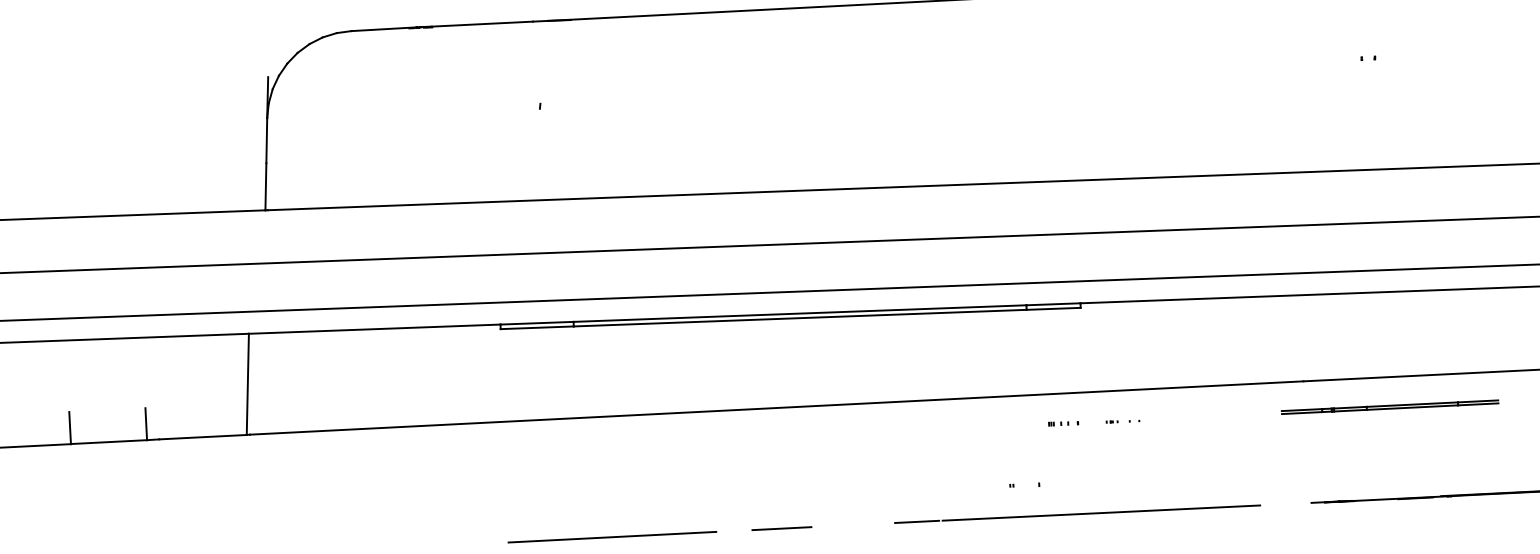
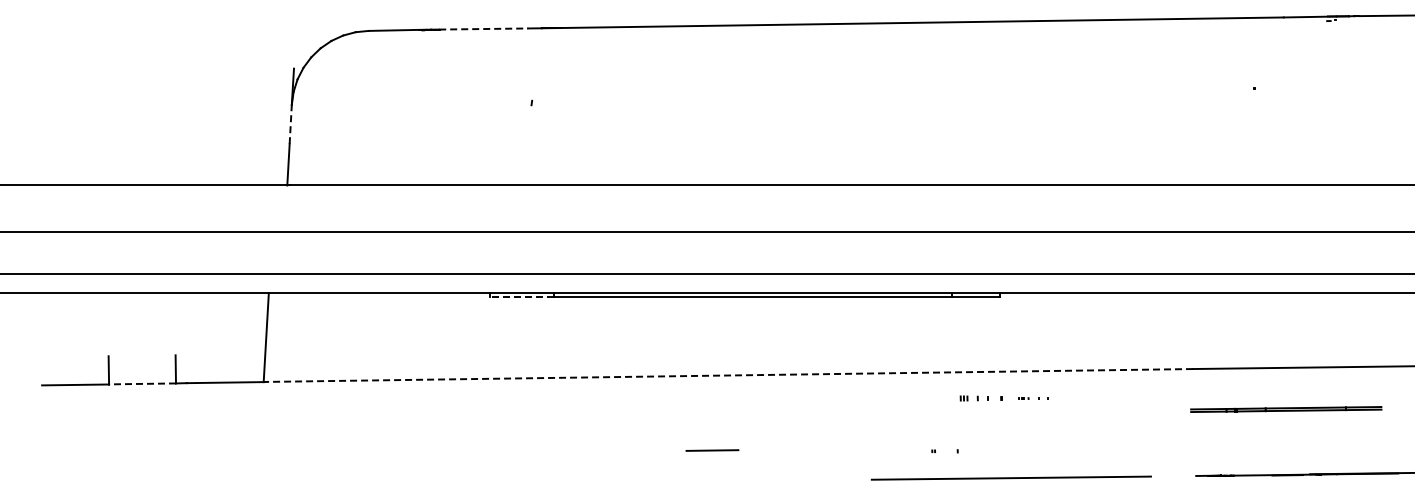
line: (482, 24) -> (483, 29), solid -> dashed
line: (266, 140) -> (290, 124), solid -> dashed
line: (536, 327) -> (521, 297), solid -> dashed
part: (1390, 407) -> (1286, 409), moved
line: (776, 408) -> (729, 375), solid -> dashed
part: (1062, 423) -> (980, 398), size x1.6
line: (108, 441) -> (142, 383), solid -> dashed
line: (917, 521) -> (849, 479), removed
line: (781, 528) -> (712, 450), moved
line: (612, 537) -> (581, 483), removed

